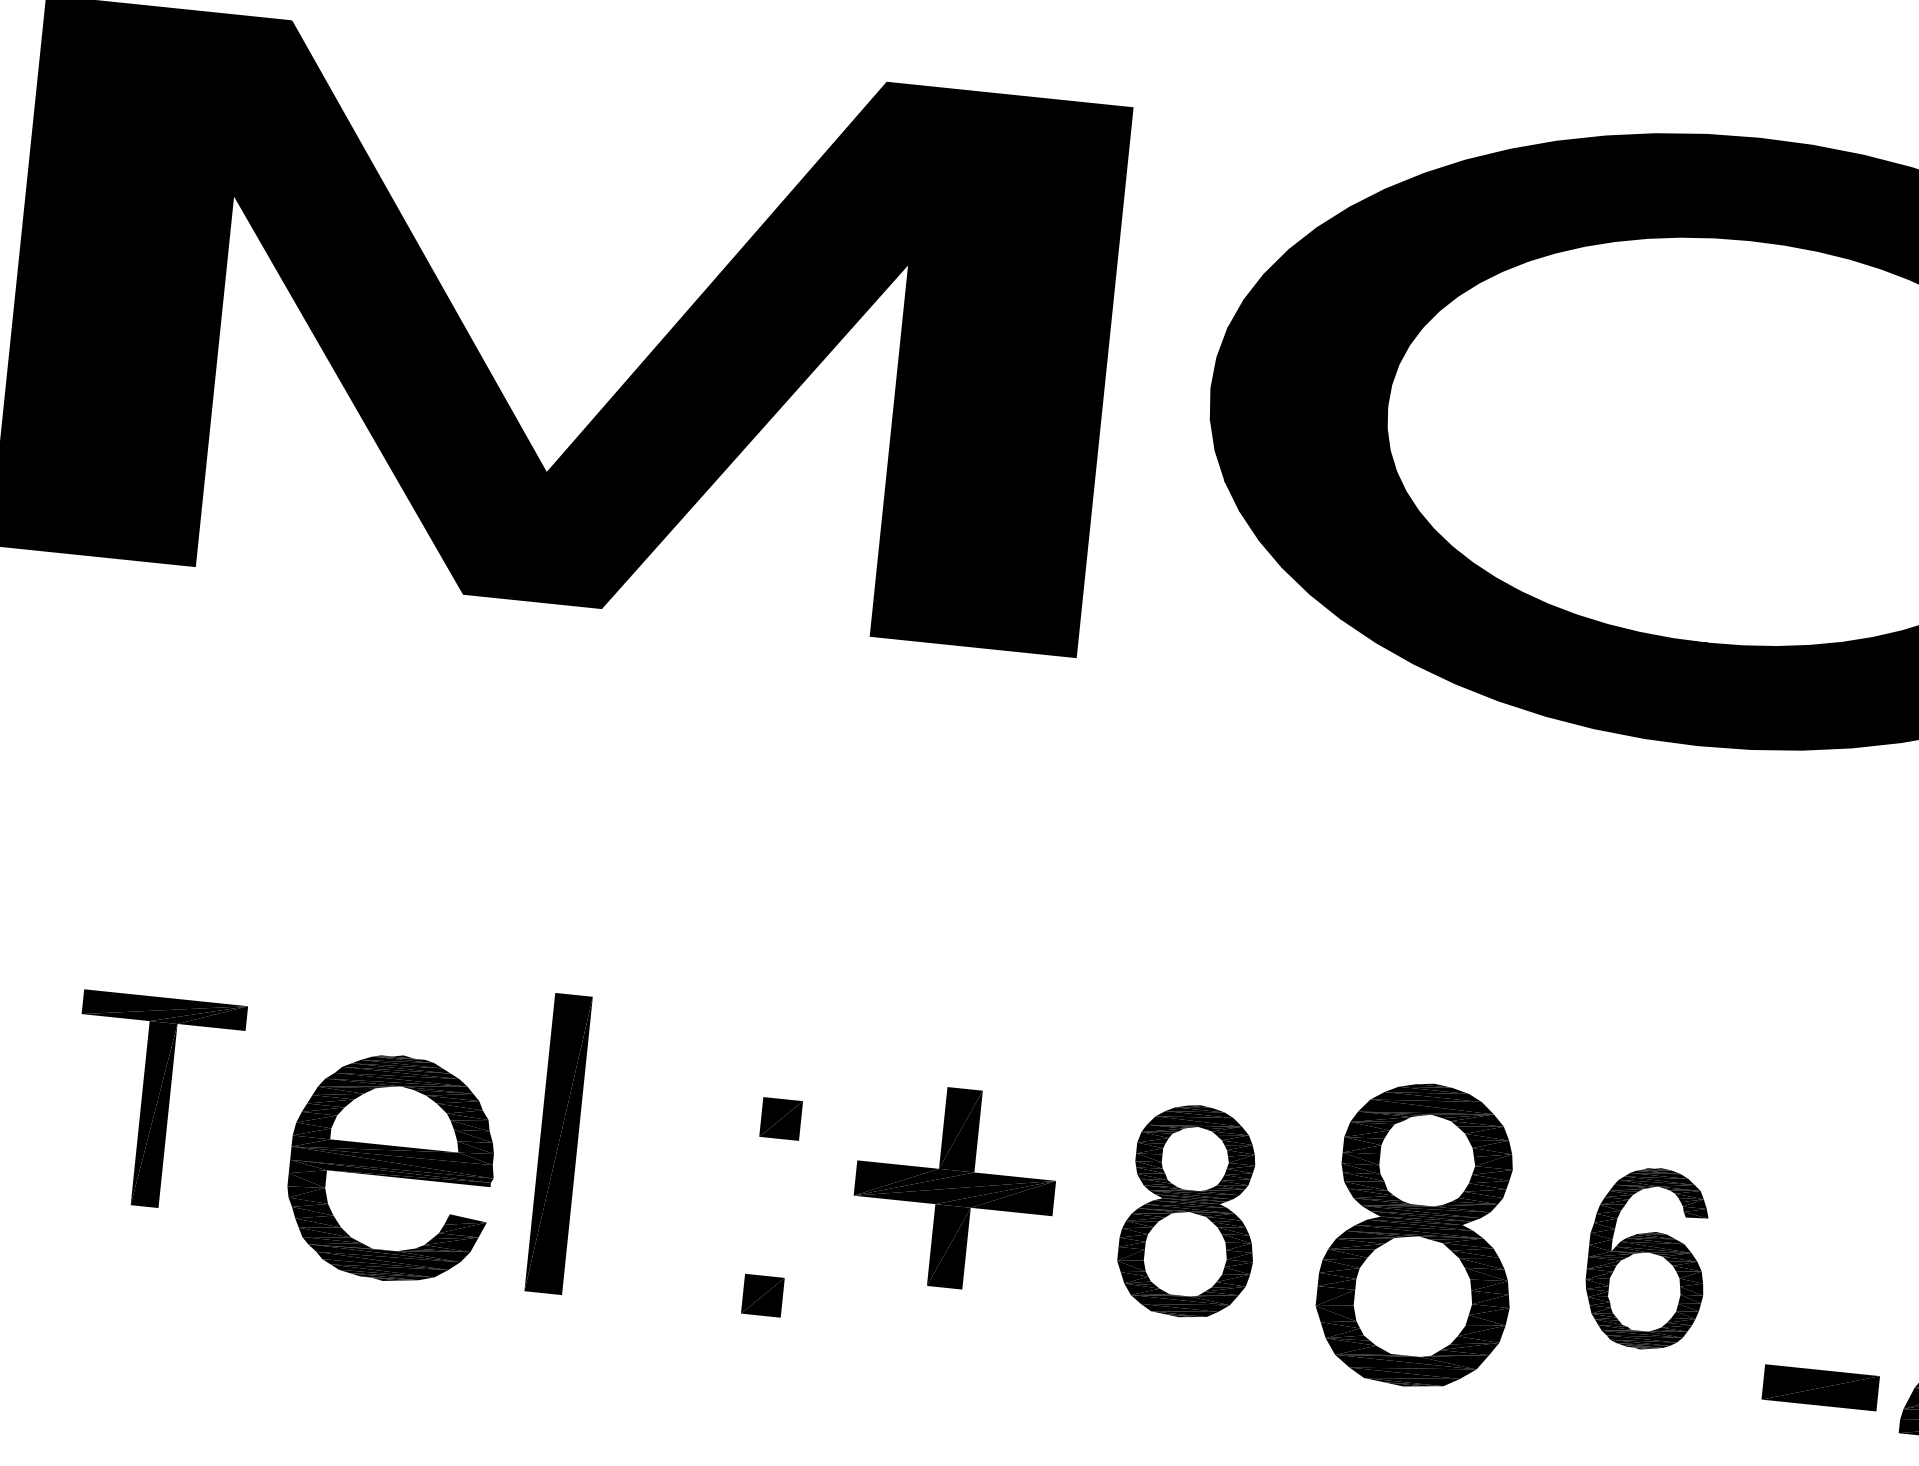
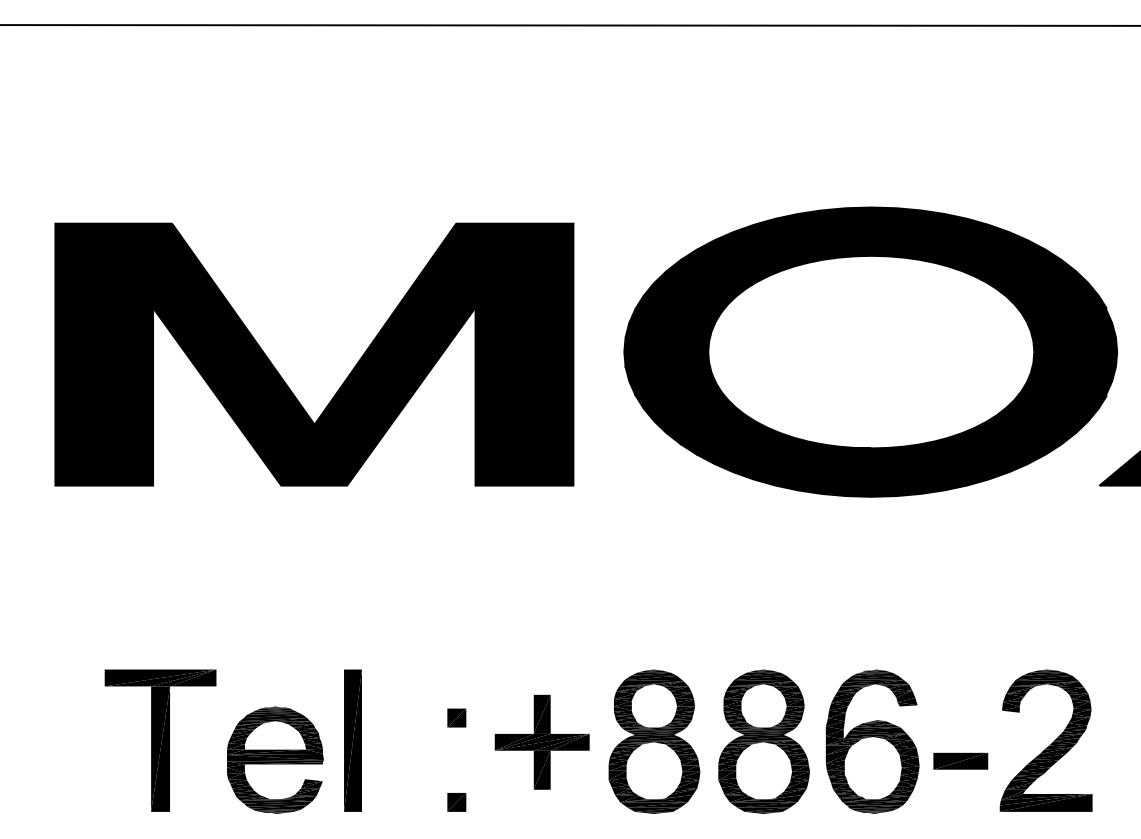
part: (155, 1101) -> (160, 740), size x1.43
part: (1190, 1210) -> (654, 741), size x1.43
part: (1647, 1258) -> (872, 741), size x1.67
part: (1820, 1386) -> (960, 760), moved

